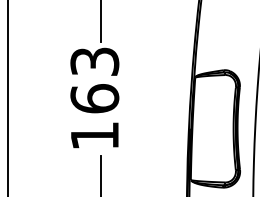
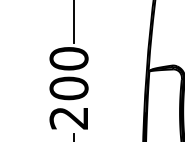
text: (94, 98) -> (68, 88), 163 -> 200

